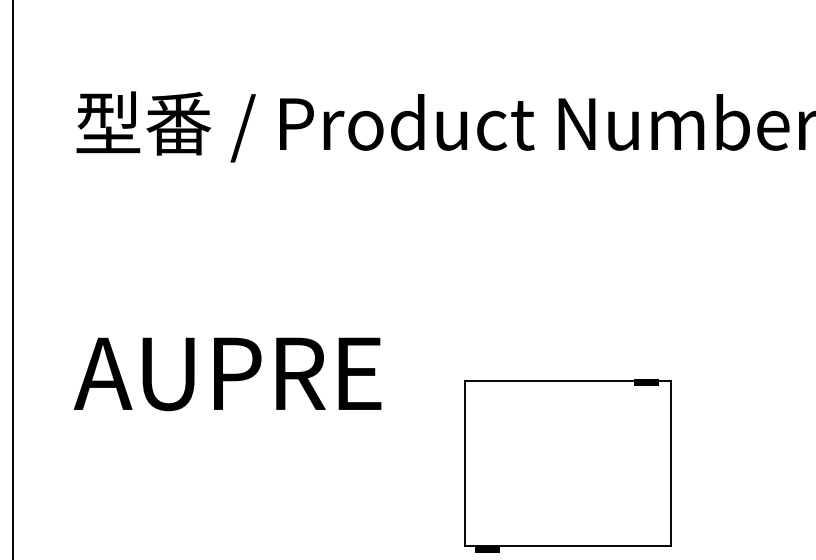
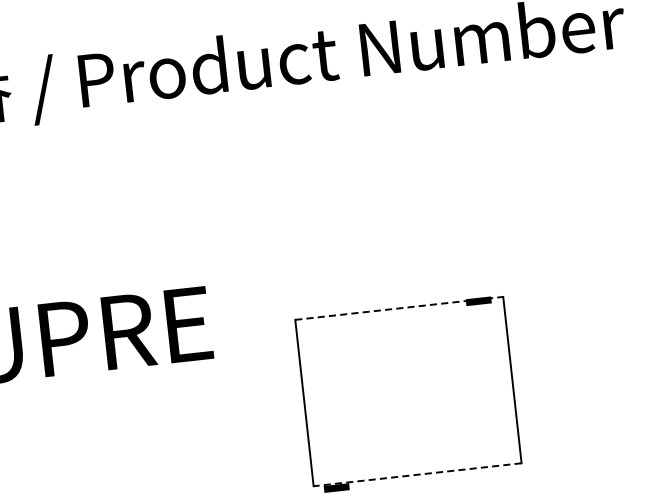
line: (568, 380) -> (399, 308), solid -> dashed
line: (567, 545) -> (417, 474), solid -> dashed

